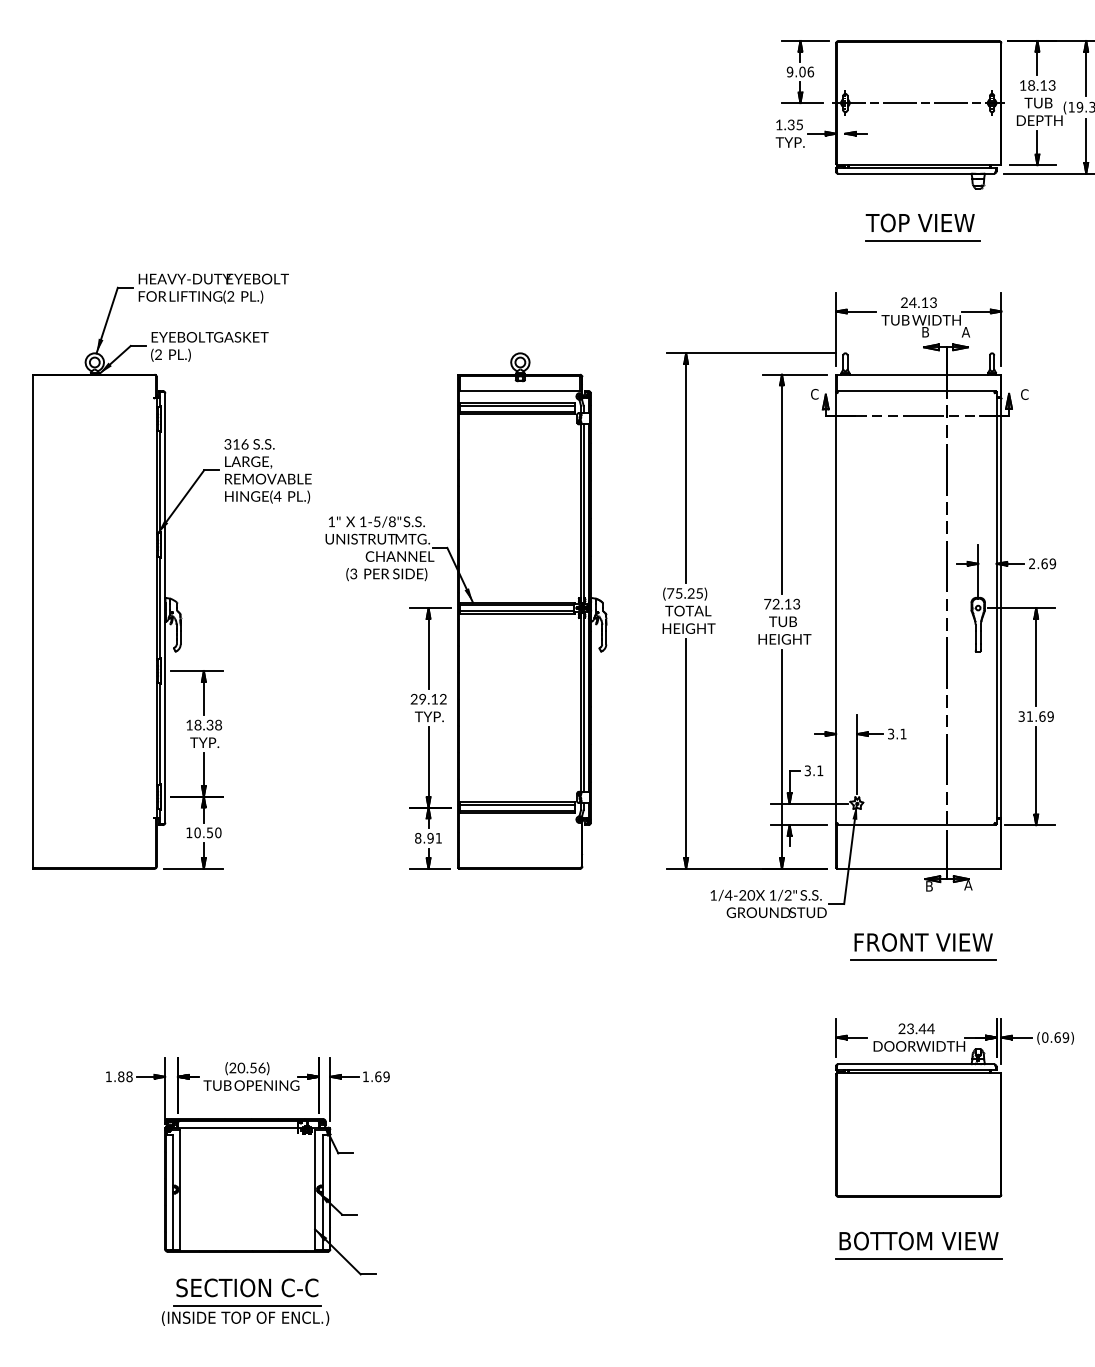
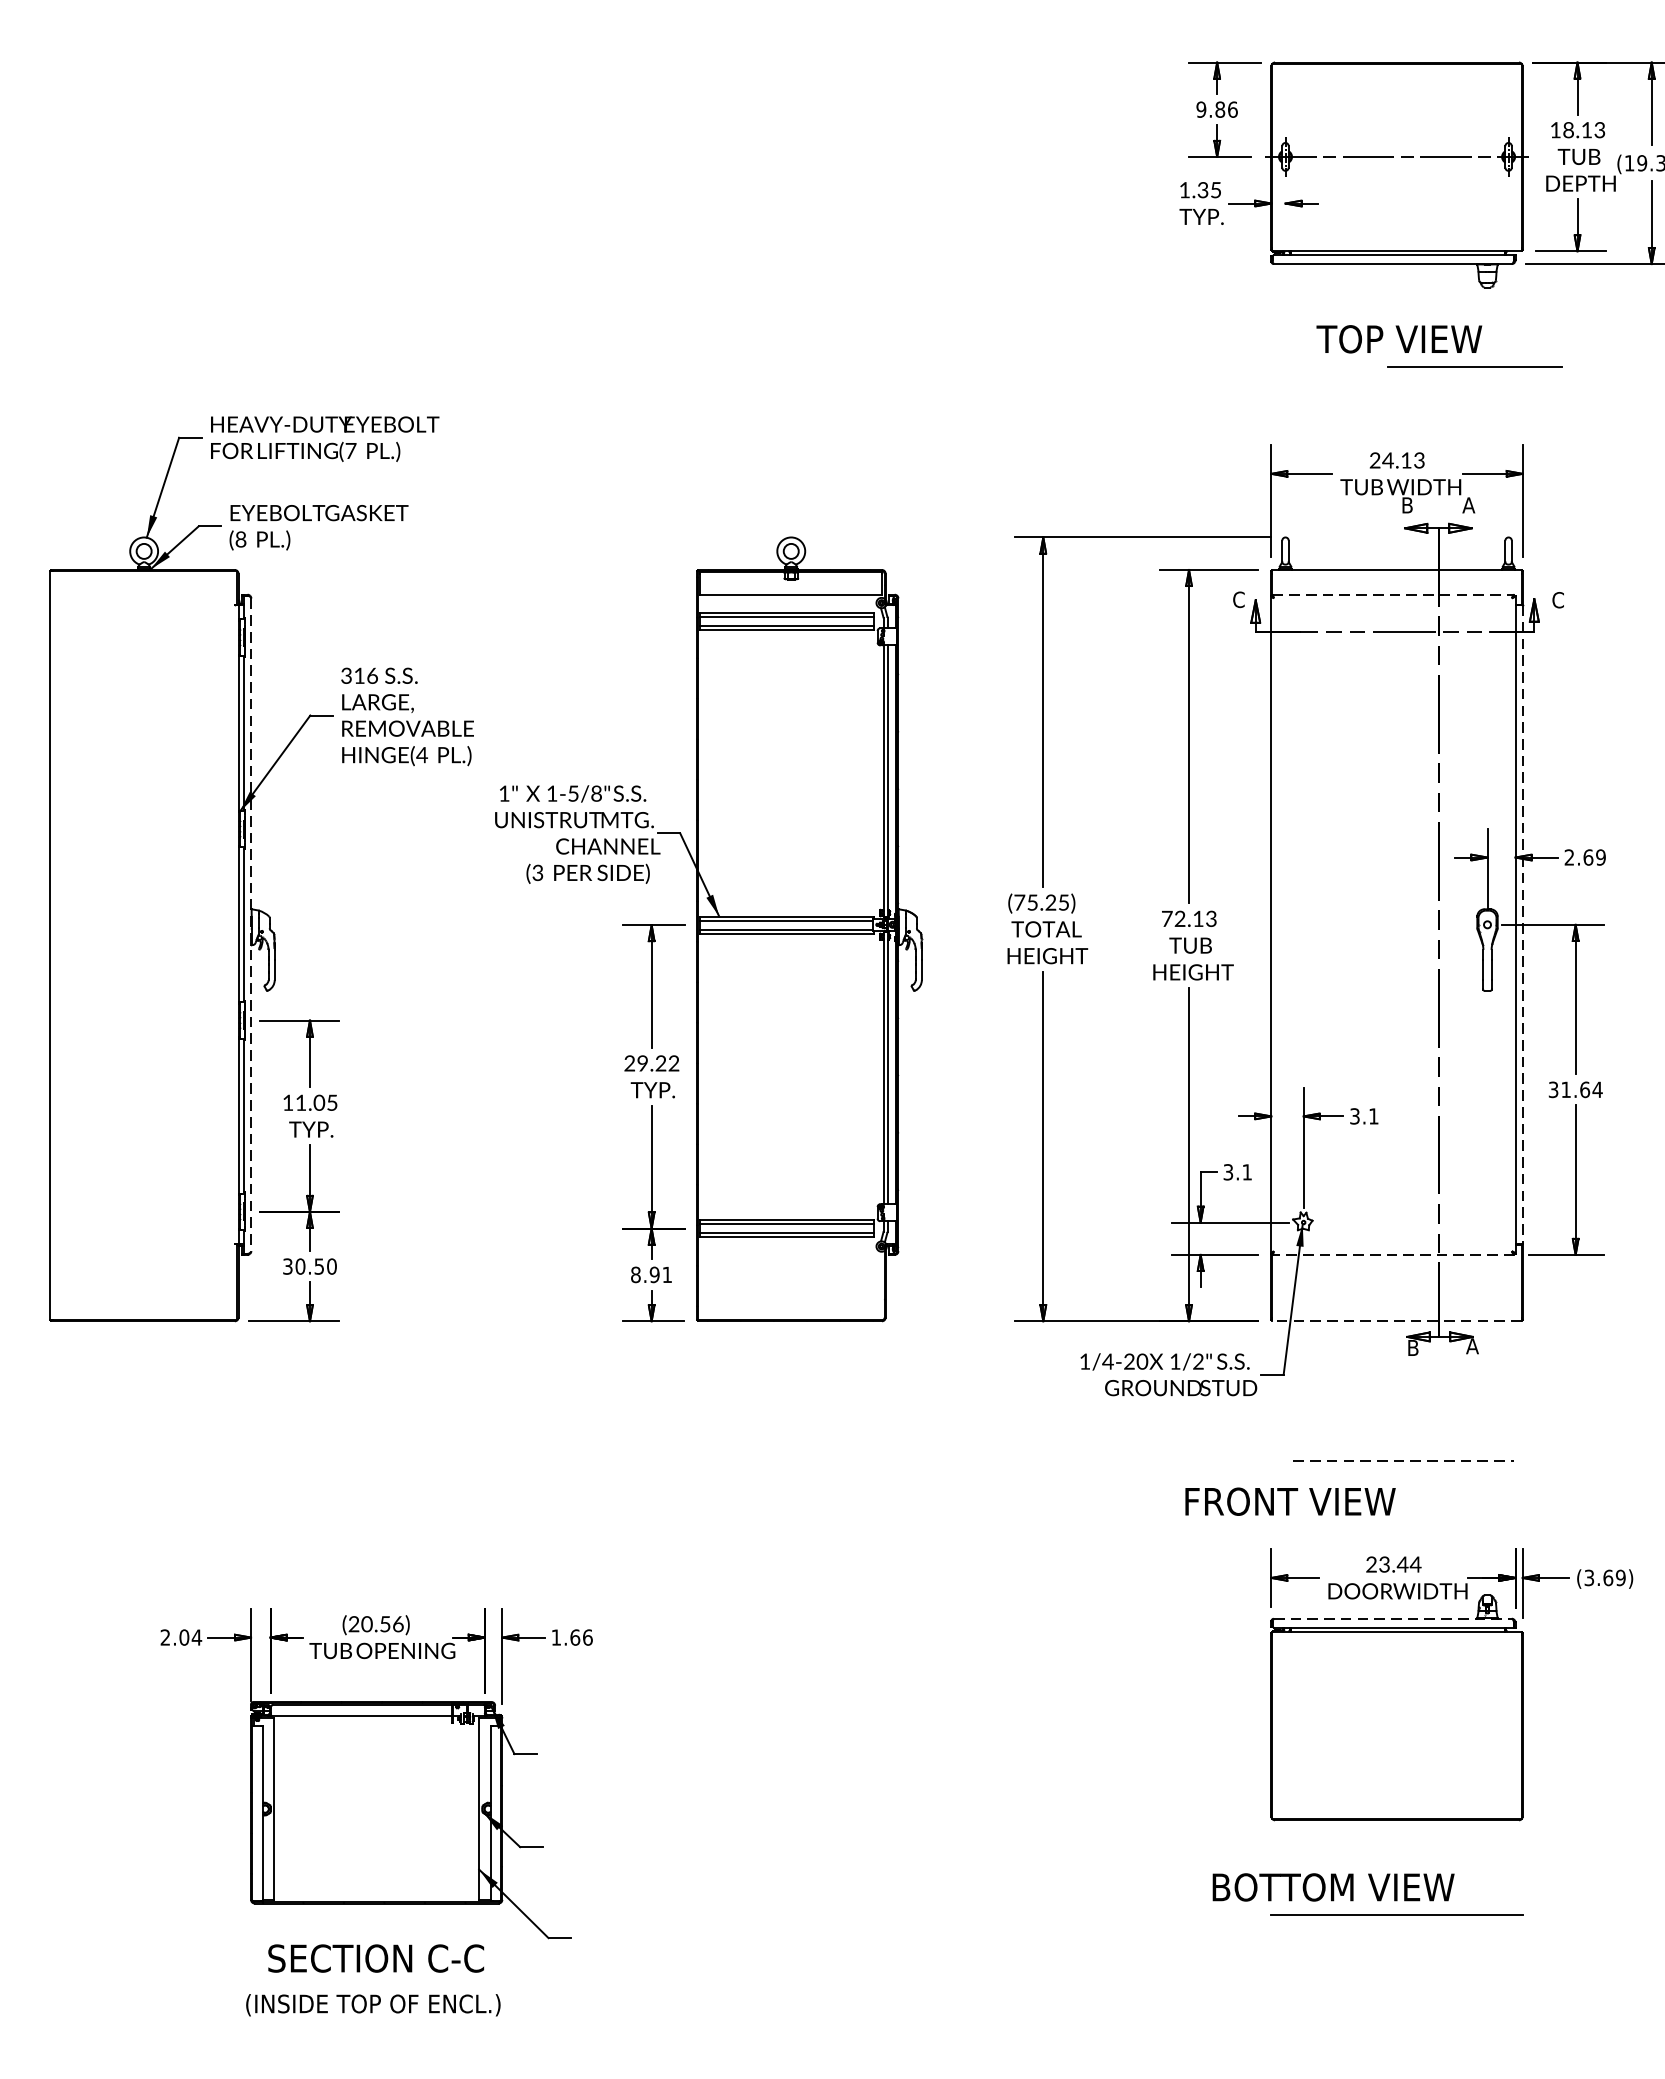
text: (802, 72) -> (1220, 110), 9.06 -> 9.86
line: (922, 240) -> (1474, 365), moved
text: (230, 296) -> (350, 451), (2 -> (7
text: (158, 354) -> (240, 539), (2 -> (8
line: (916, 391) -> (1393, 595), solid -> dashed
line: (165, 608) -> (251, 925), solid -> dashed
line: (1001, 608) -> (1522, 925), solid -> dashed
text: (434, 699) -> (660, 1063), 29.12 -> 29.22
text: (1050, 716) -> (1597, 1089), 31.69 -> 31.64
text: (208, 724) -> (317, 1101), 18.38 -> 11.05
line: (915, 825) -> (1392, 1255), solid -> dashed
text: (189, 832) -> (288, 1266), 10.50 -> 30.50
line: (918, 868) -> (1396, 1320), solid -> dashed
text: (923, 942) -> (1290, 1501), moved
line: (923, 960) -> (1404, 1460), solid -> dashed
text: (1045, 1037) -> (1589, 1577), (0.69) -> (3.69)
line: (916, 1064) -> (1393, 1618), solid -> dashed
text: (118, 1076) -> (180, 1637), 1.88 -> 2.04
text: (386, 1076) -> (587, 1637), 1.69 -> 1.66
text: (918, 1240) -> (1332, 1886), moved
line: (247, 1305) -> (376, 1985), removed

